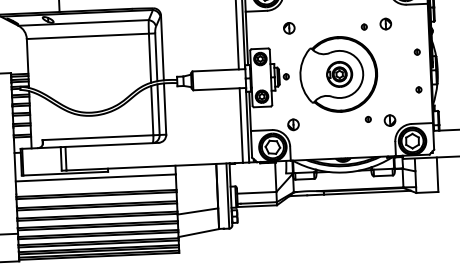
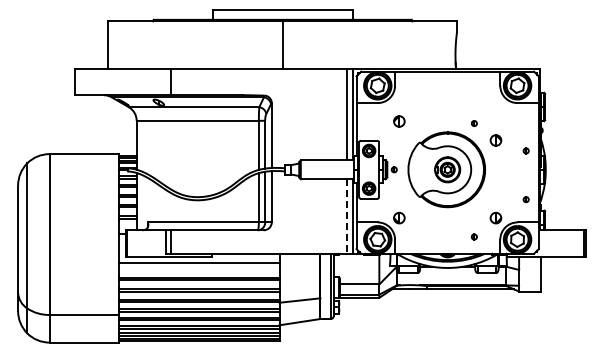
part: (385, 24) -> (495, 140), moved
part: (418, 89) -> (525, 199), moved
part: (367, 118) -> (473, 236), moved
line: (241, 126) -> (347, 217), solid -> dashed

